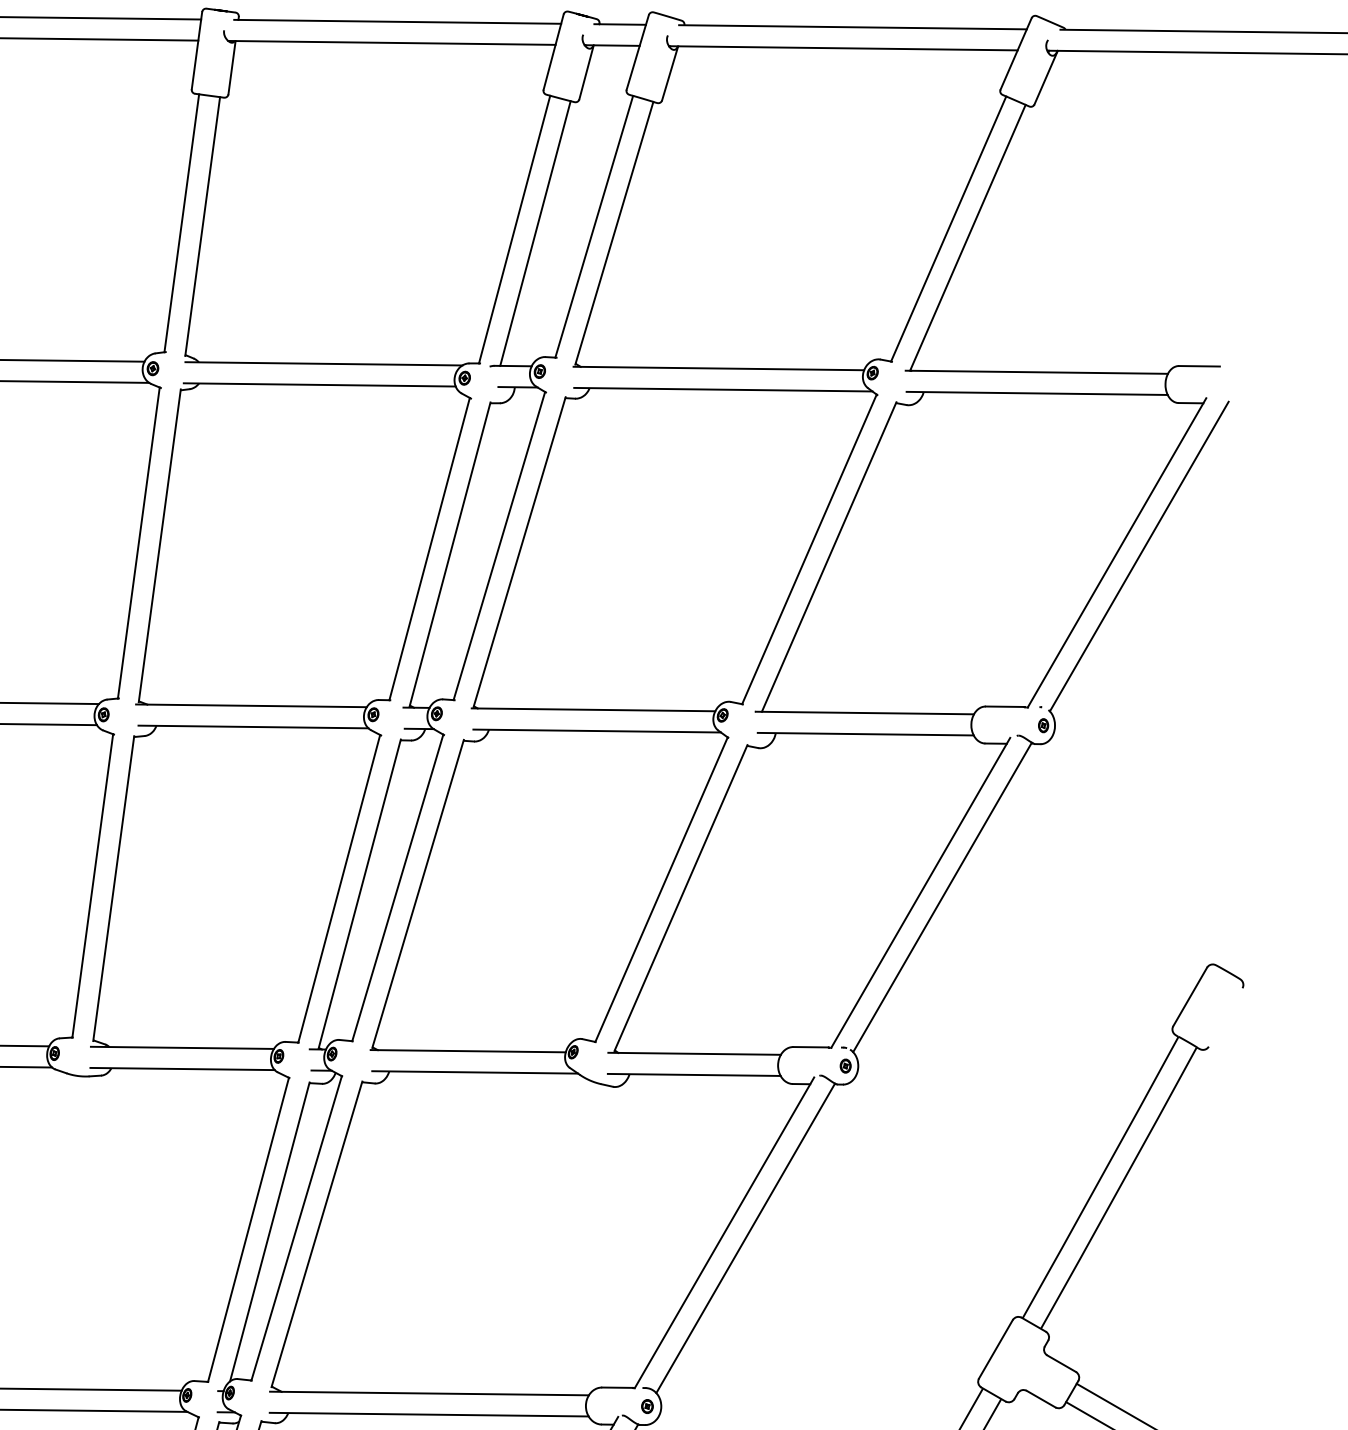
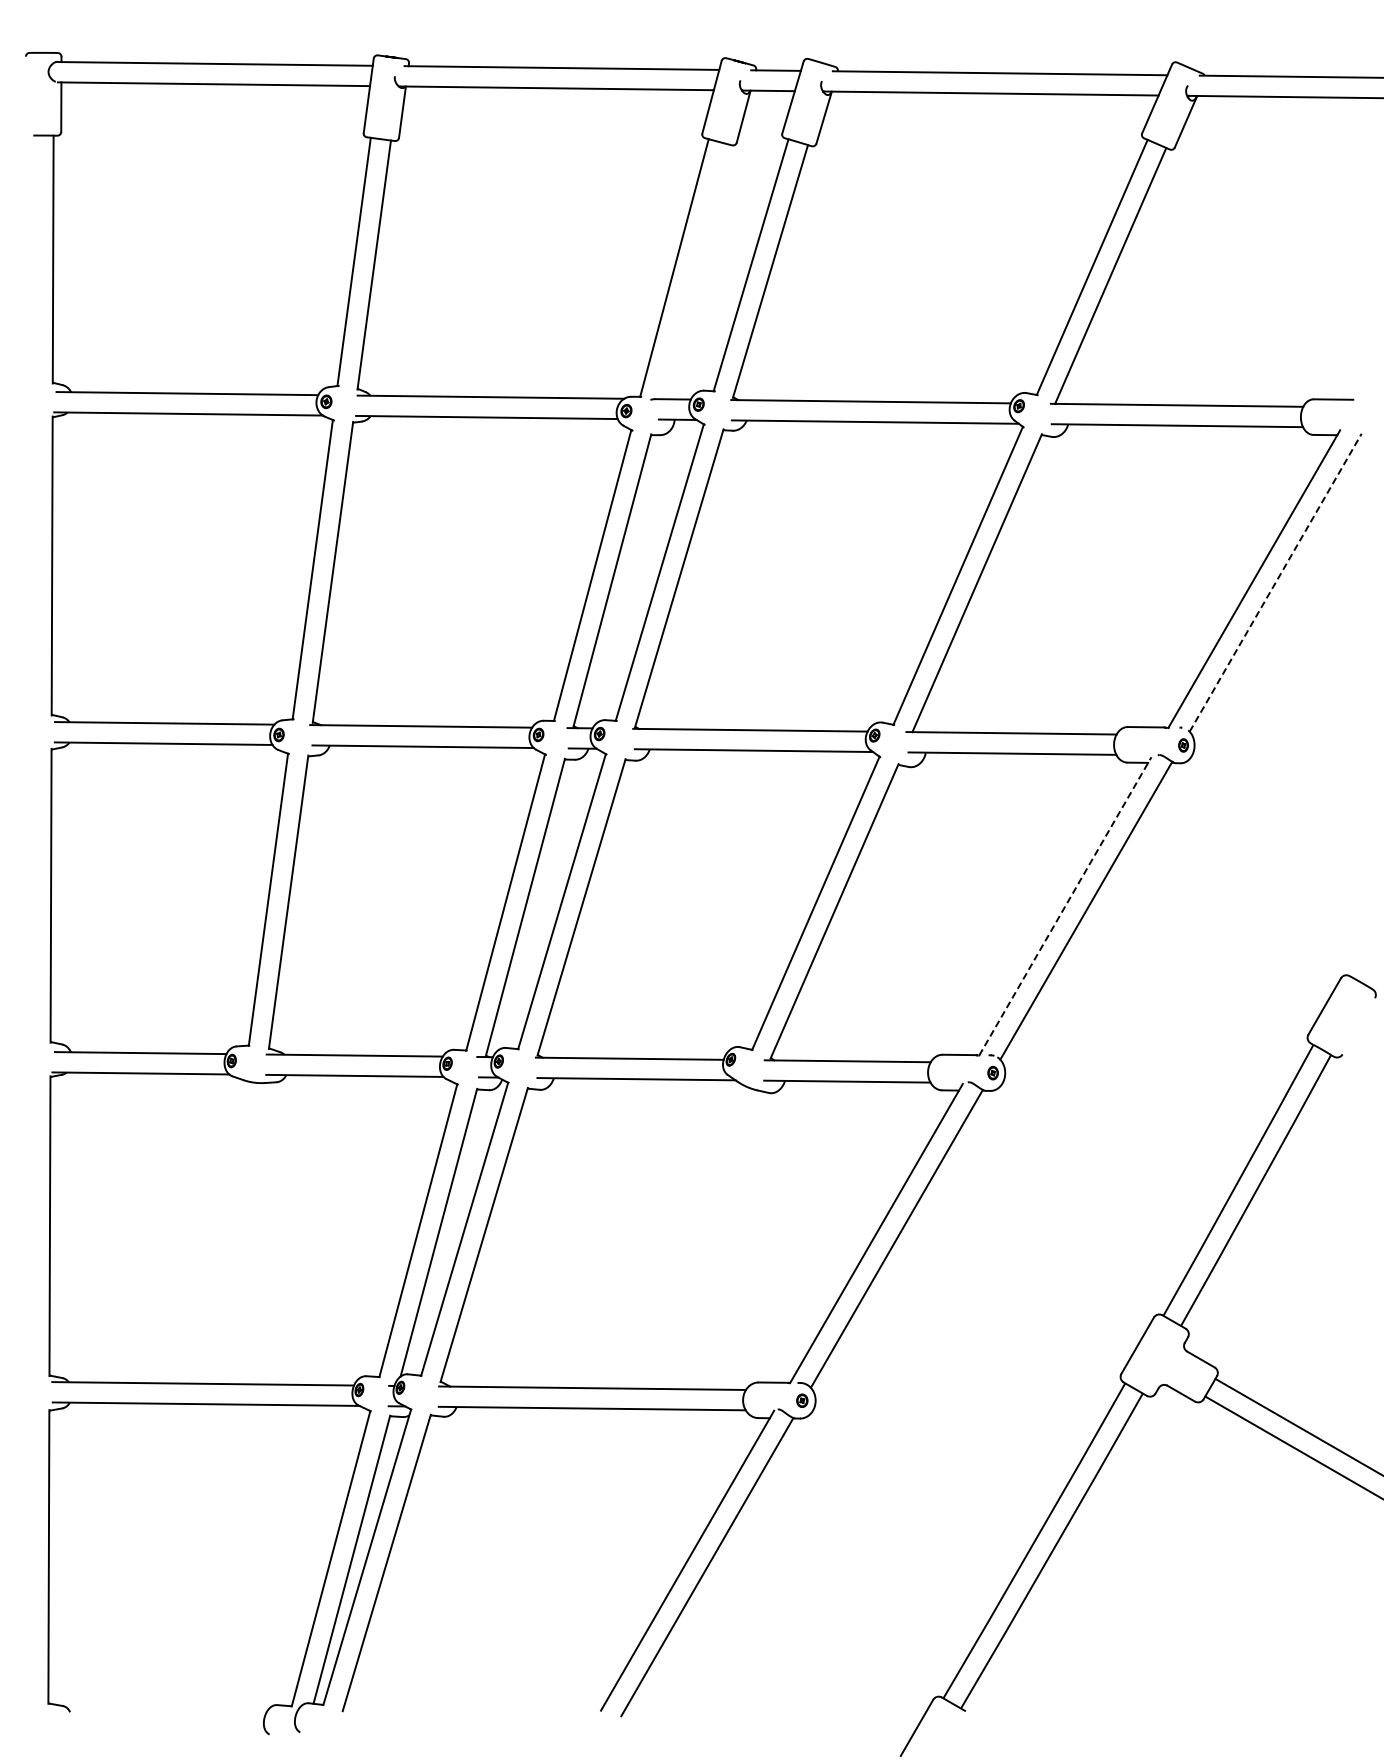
line: (535, 233) -> (694, 271), removed
line: (1139, 556) -> (1275, 582), solid -> dashed
line: (920, 891) -> (1065, 905), solid -> dashed

